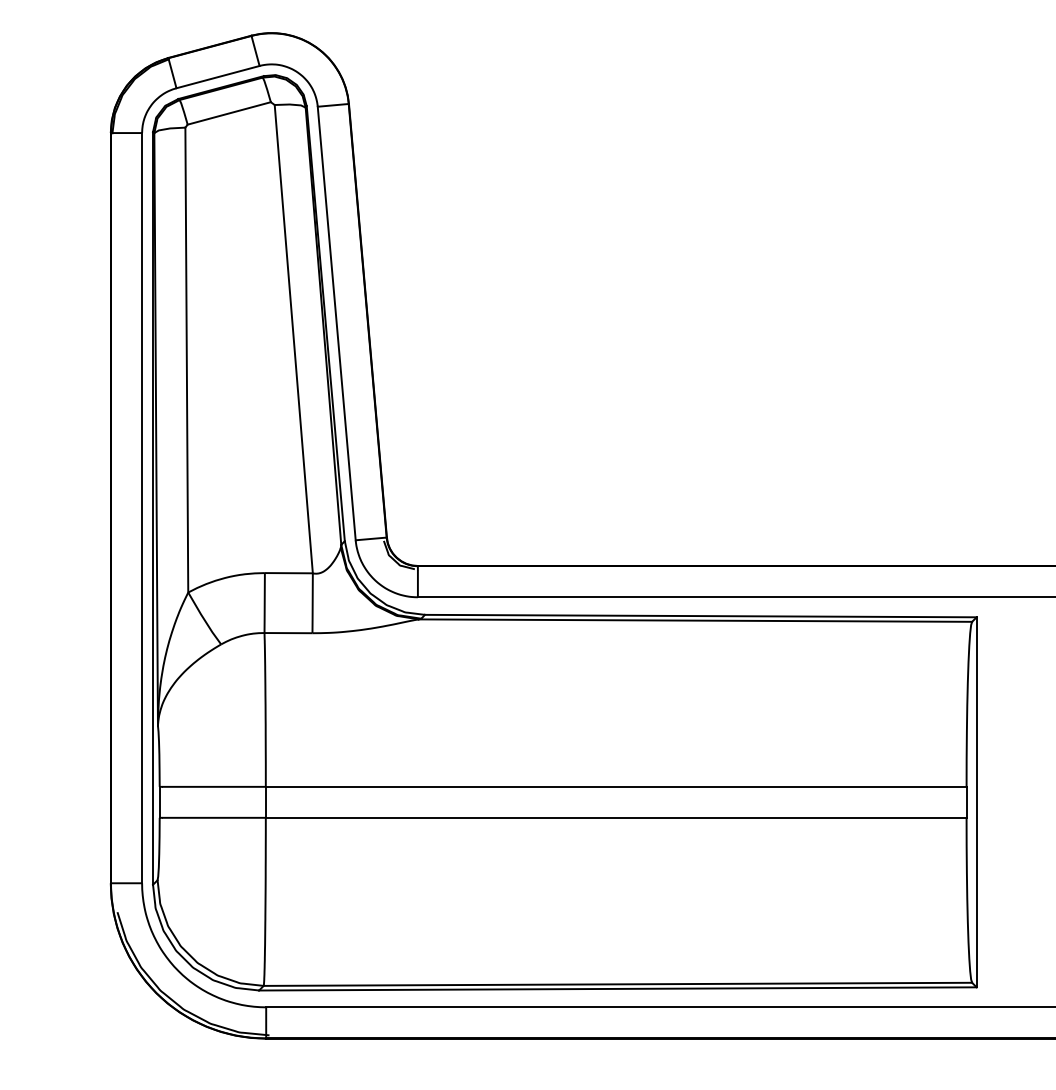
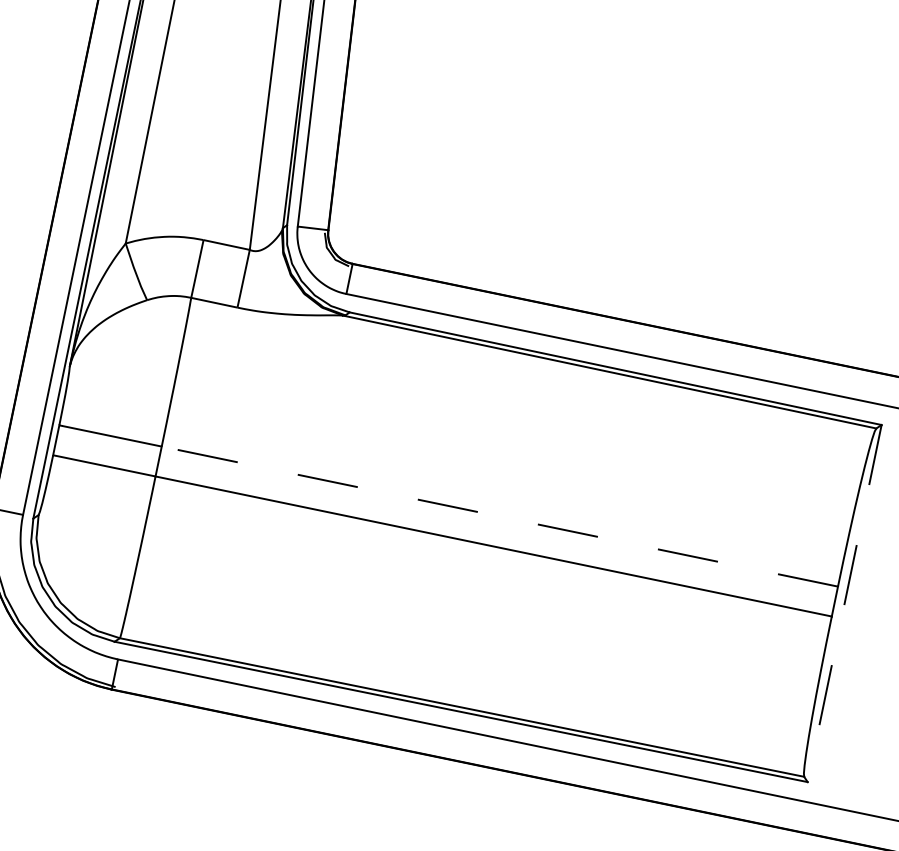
line: (615, 786) -> (499, 516), solid -> dashed
line: (976, 802) -> (844, 603), solid -> dashed

